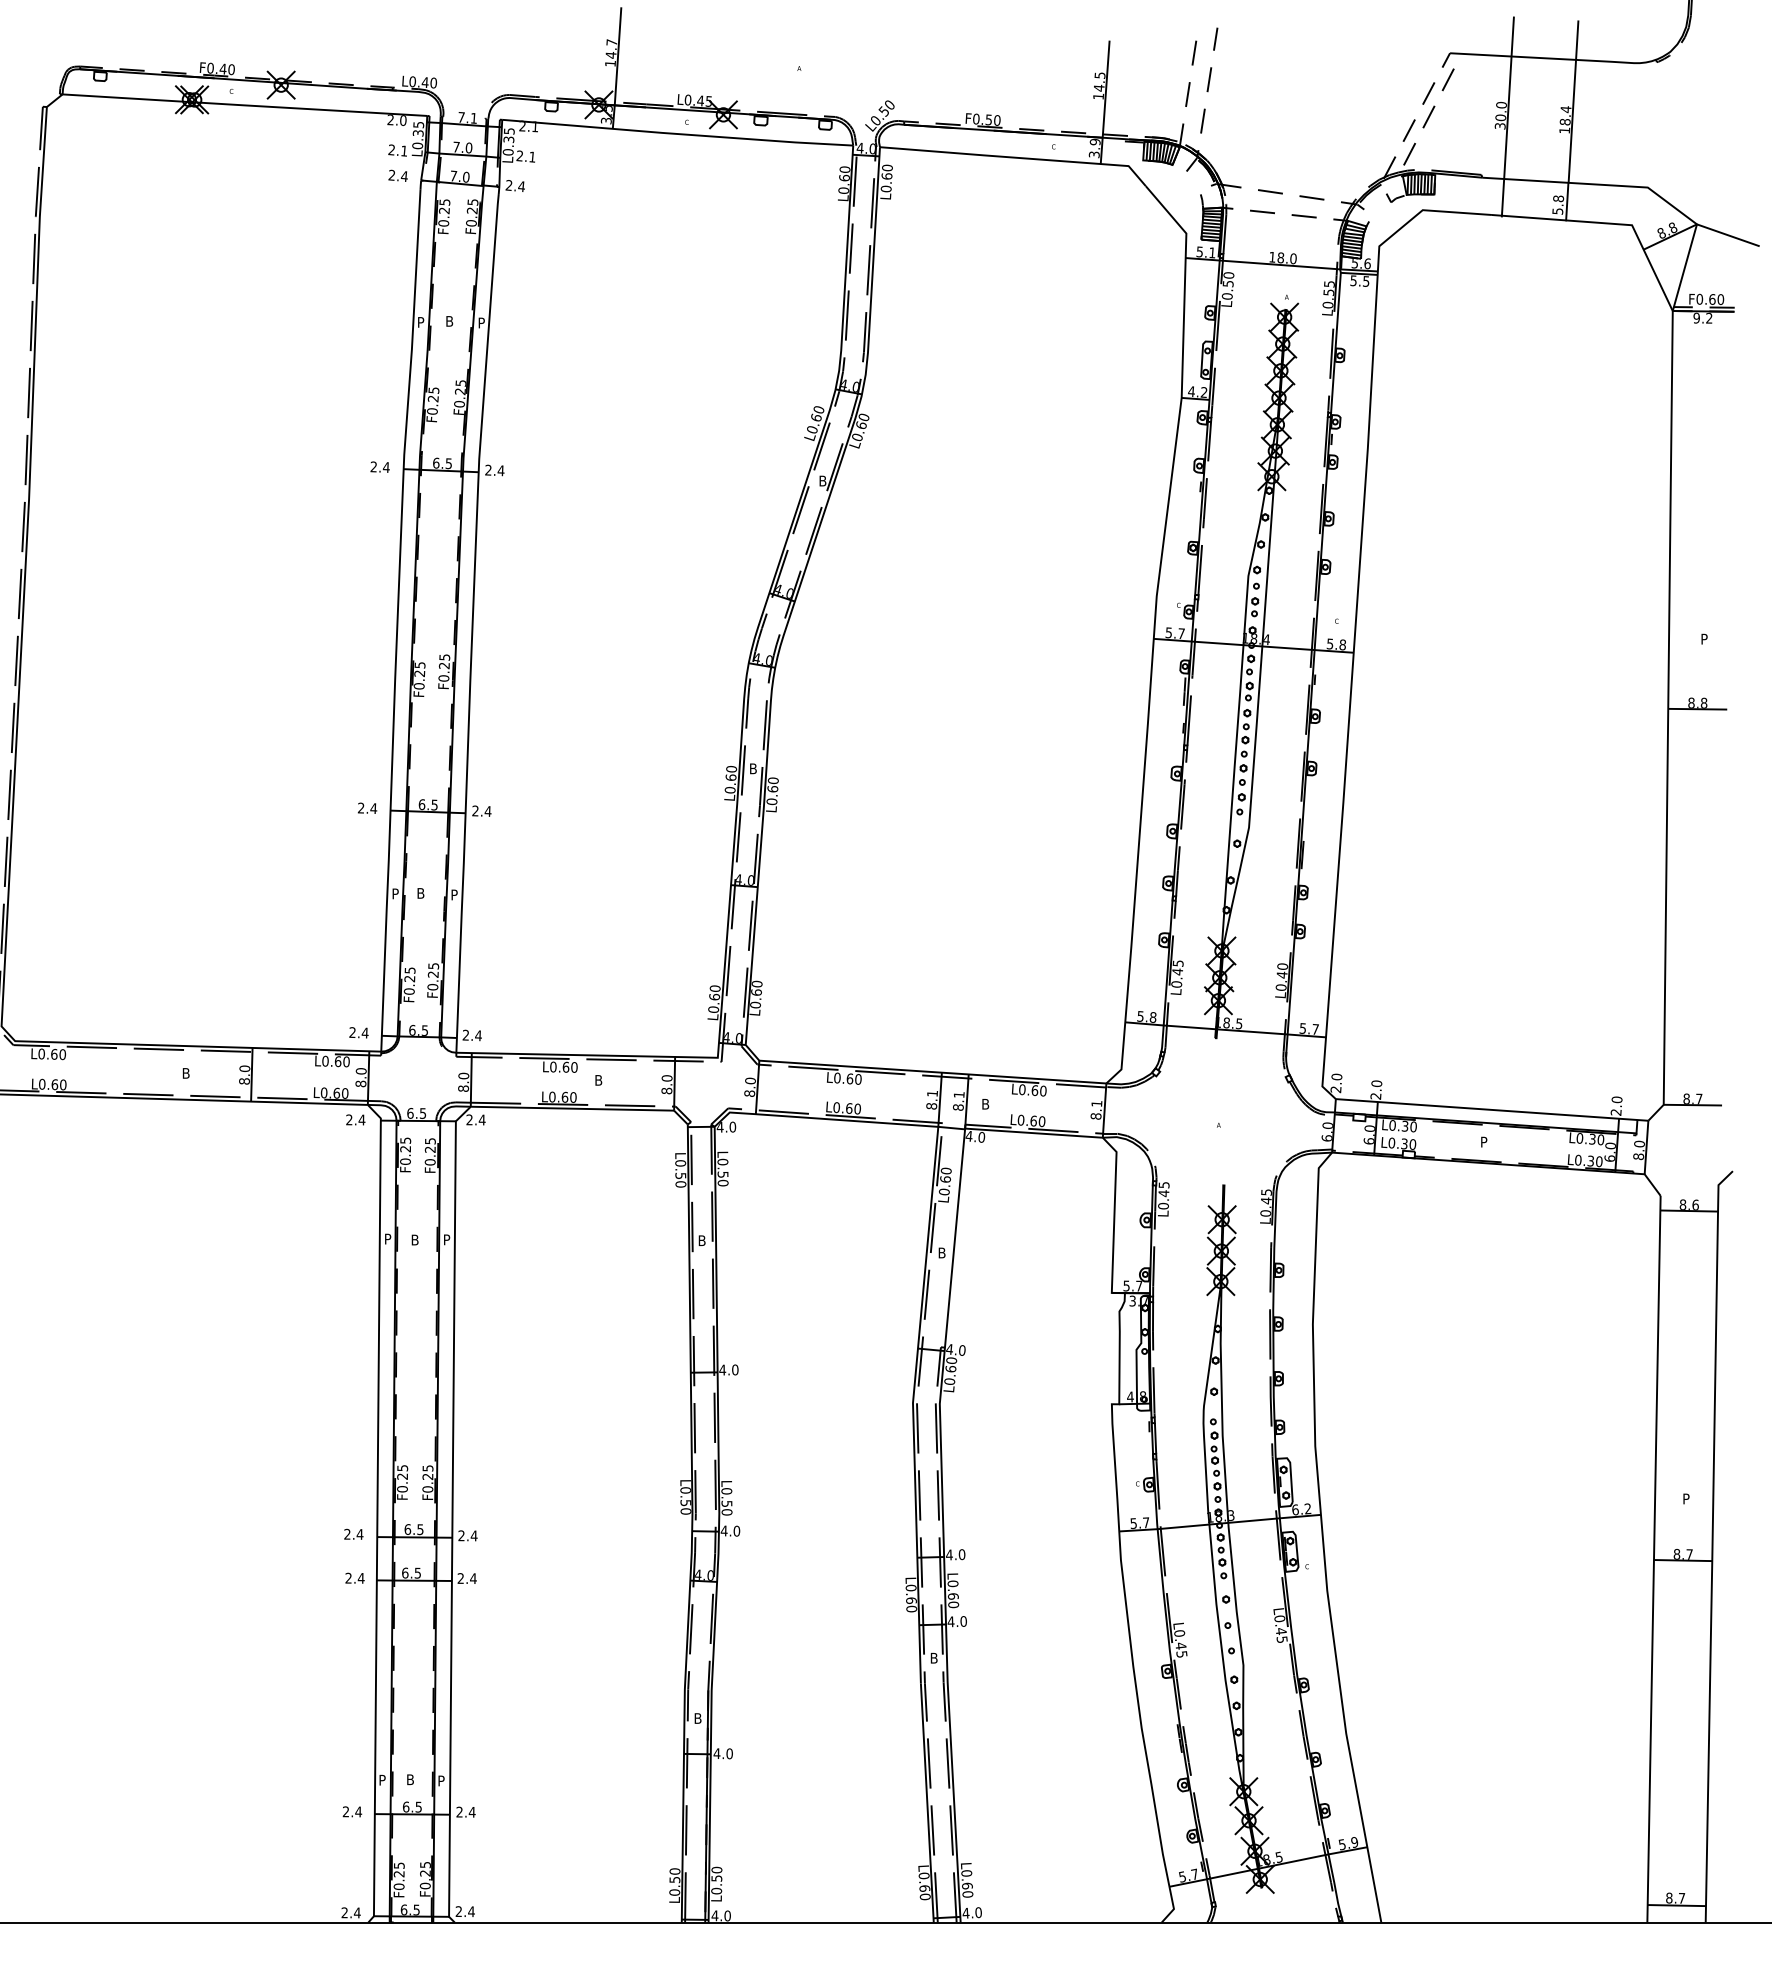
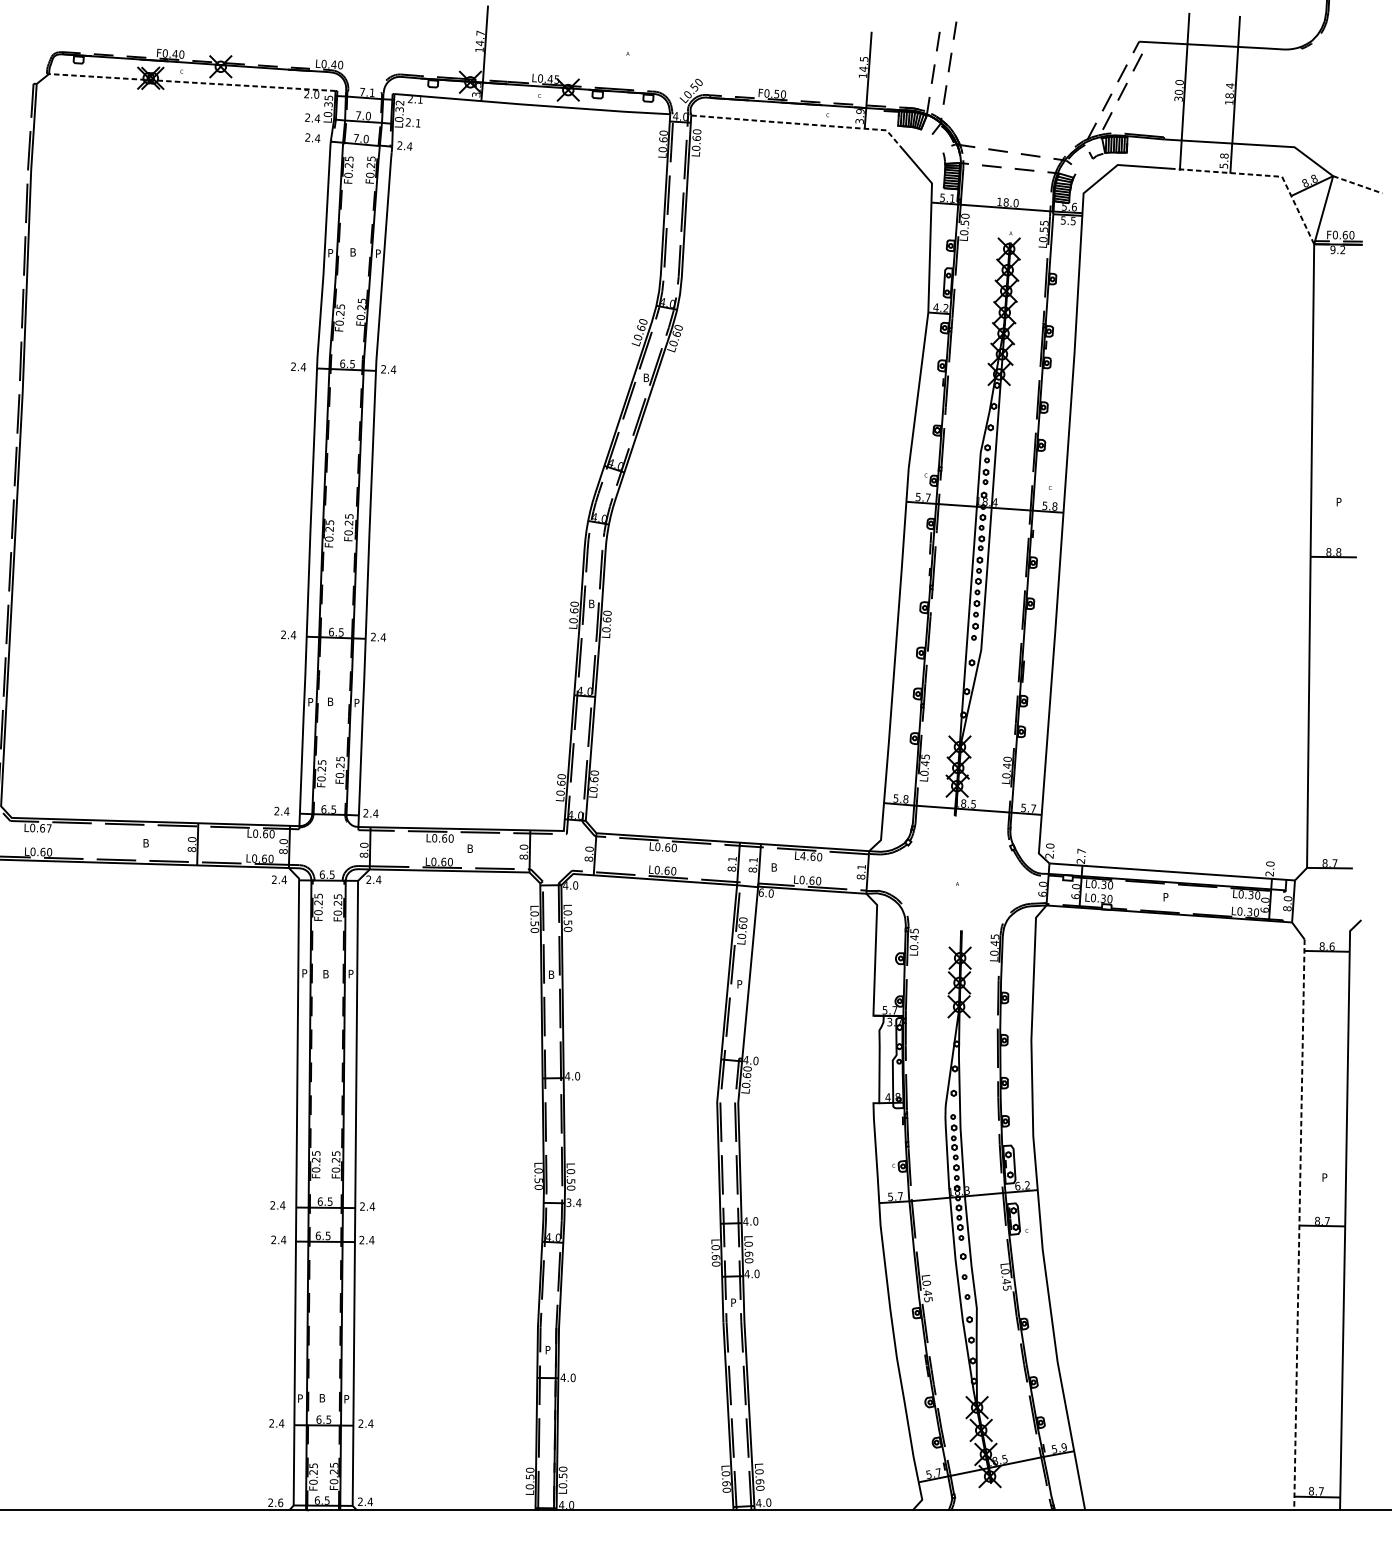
line: (243, 105) -> (191, 82), solid -> dashed
text: (508, 131) -> (399, 103), L0.35 -> L0.32
text: (403, 150) -> (316, 118), 2.1 -> 2.4
line: (1017, 157) -> (799, 123), solid -> dashed
line: (1609, 223) -> (1264, 175), solid -> dashed
line: (1728, 235) -> (1357, 184), solid -> dashed
text: (62, 1054) -> (48, 828), L0.60 -> L0.67
text: (1376, 1083) -> (1081, 851), 2.0 -> 2.7
text: (1021, 1089) -> (802, 855), L0.60 -> L4.60
text: (968, 1135) -> (760, 892), 4.0 -> 6.0
text: (942, 1253) -> (740, 984), B -> P
text: (730, 1530) -> (573, 1202), 4.0 -> 3.4
line: (1653, 1559) -> (1299, 1225), solid -> dashed
text: (934, 1658) -> (734, 1302), B -> P
text: (698, 1718) -> (548, 1350), B -> P
text: (356, 1912) -> (279, 1502), 2.4 -> 2.6

